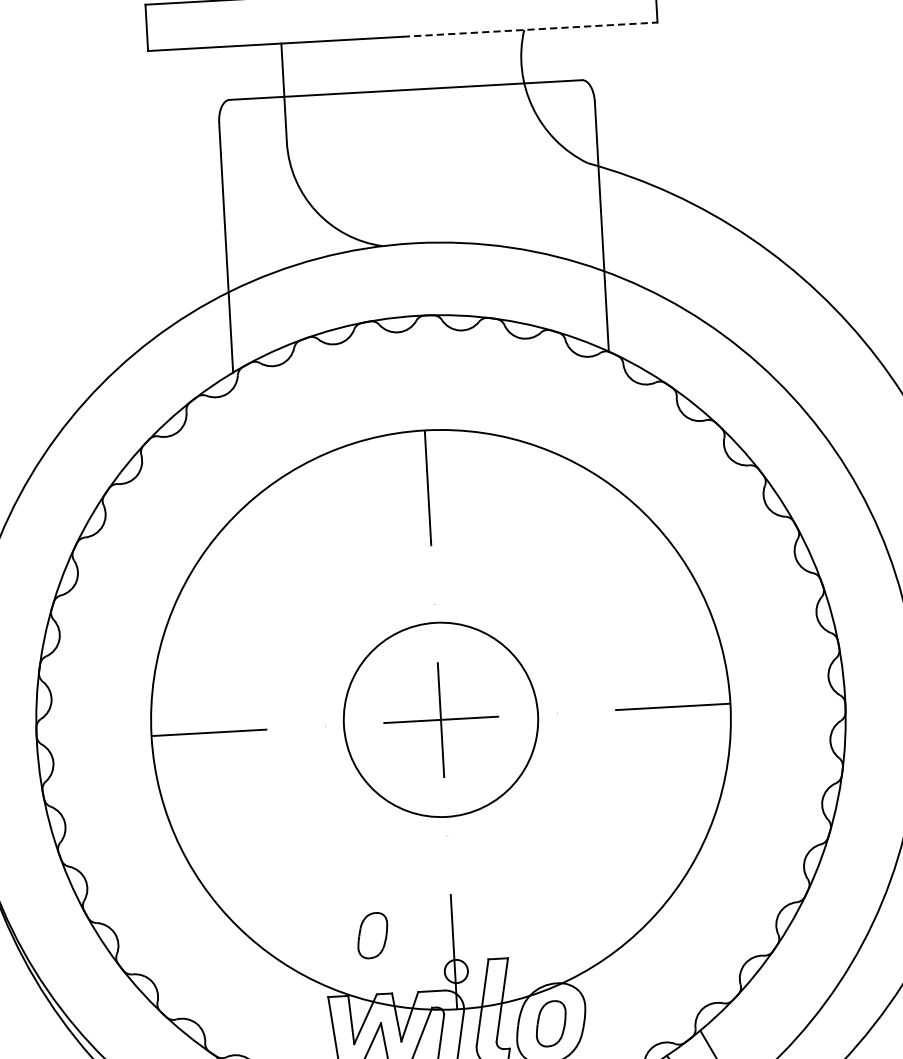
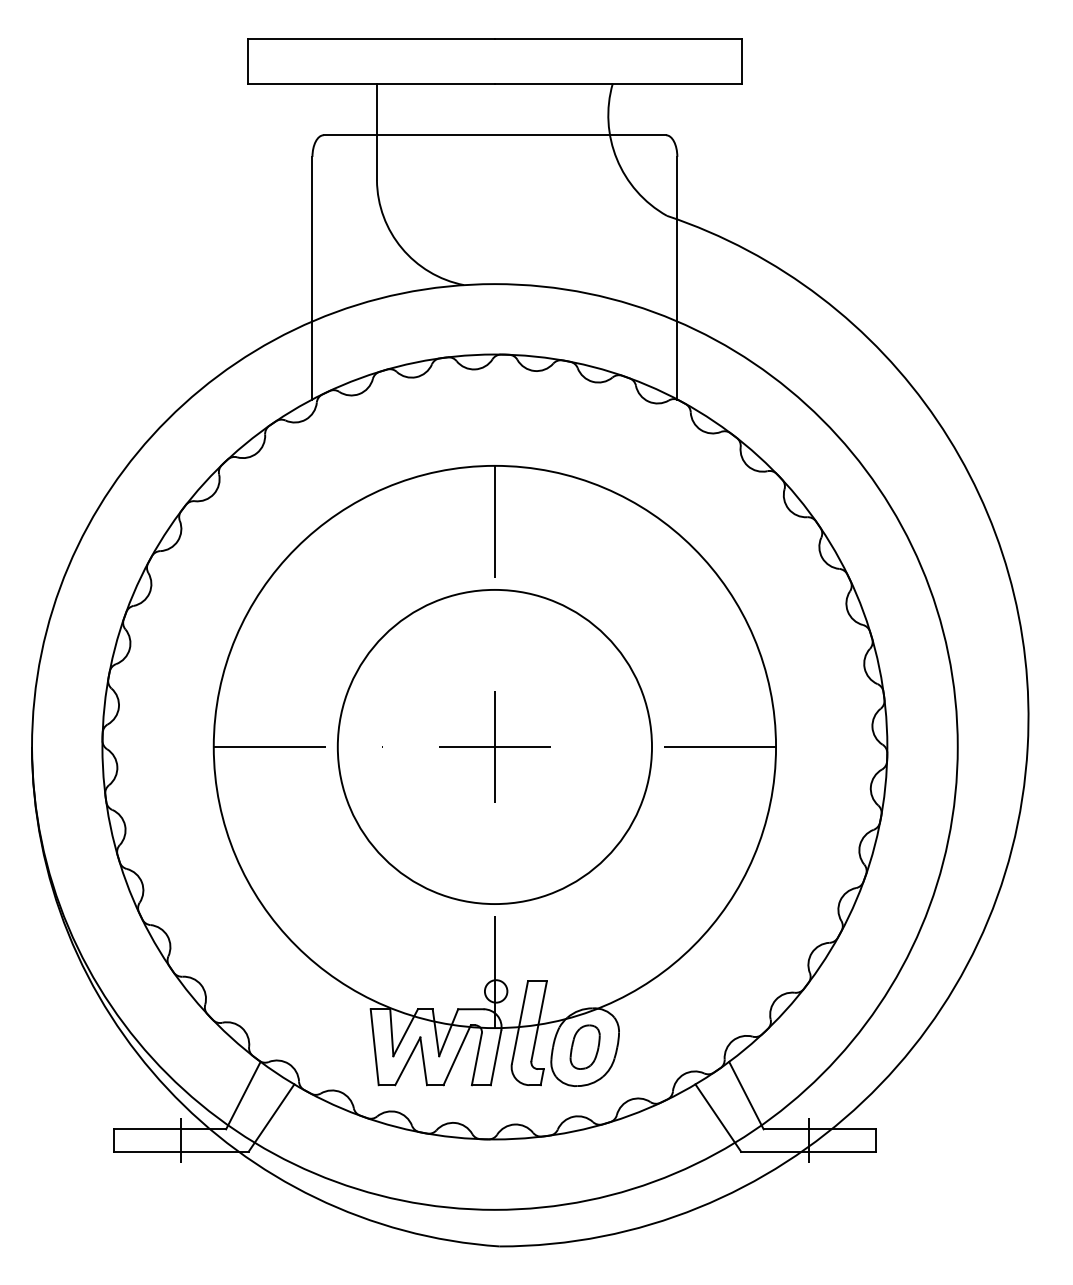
line: (530, 29) -> (618, 83), dashed -> solid
circle: (440, 719) -> (494, 746), size x1.67
part: (372, 934) -> (416, 951), removed

